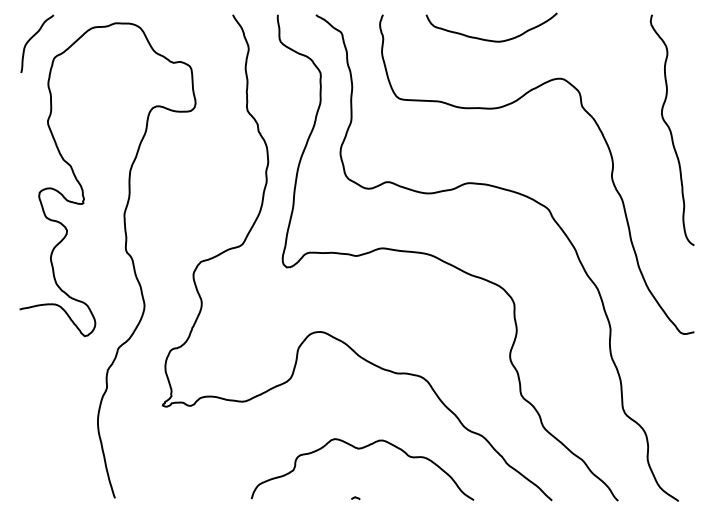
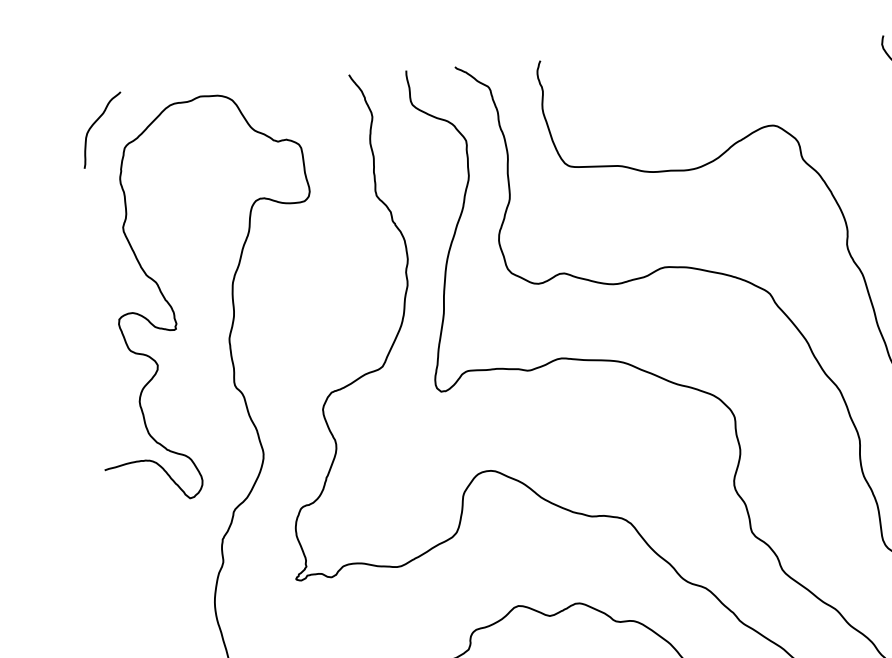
curve: (489, 39) -> (678, 82), removed

